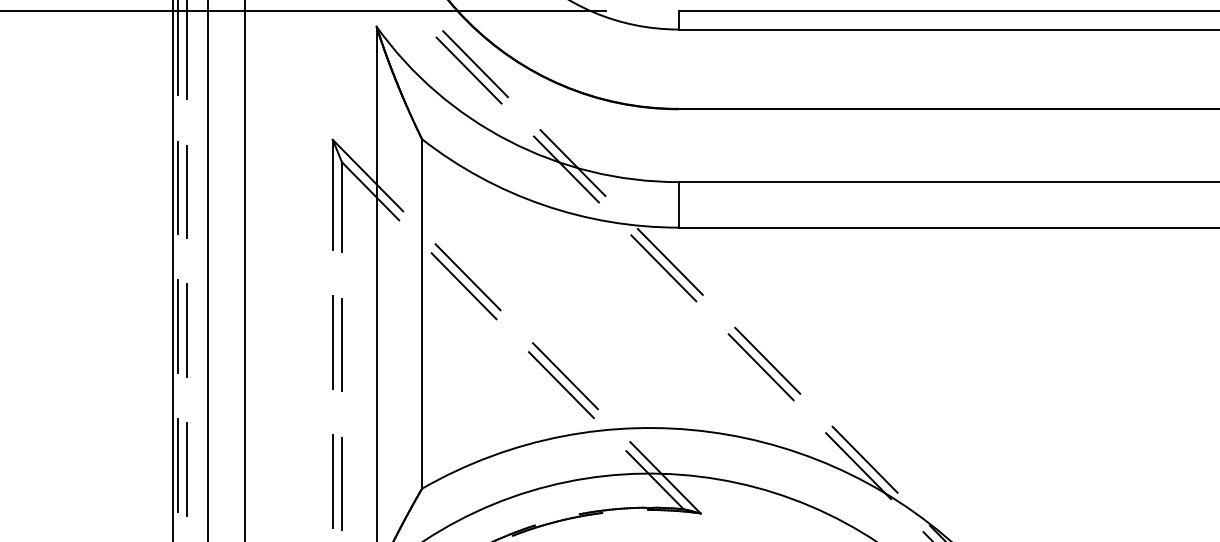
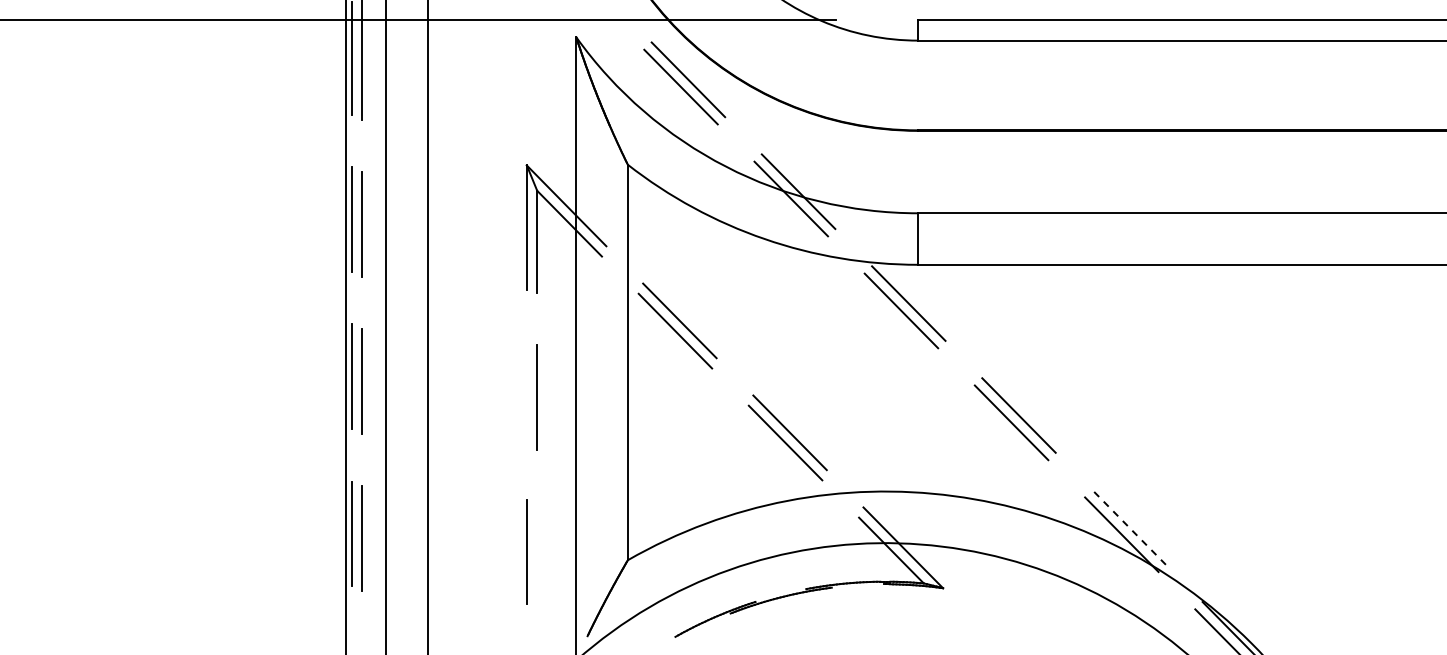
line: (332, 342) -> (526, 394), removed
line: (864, 459) -> (1128, 527), solid -> dashed
line: (342, 483) -> (537, 554), removed

